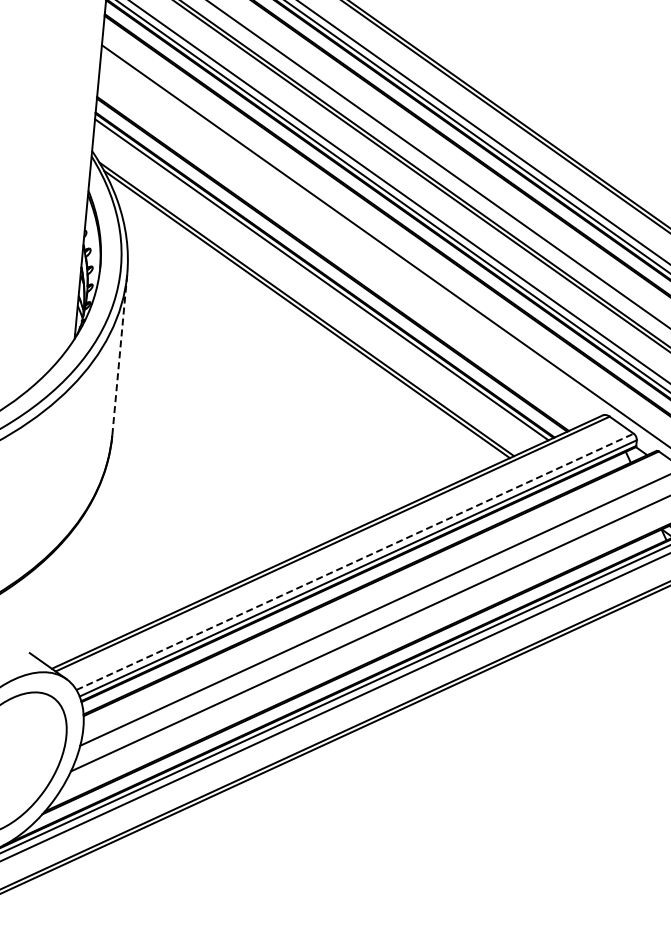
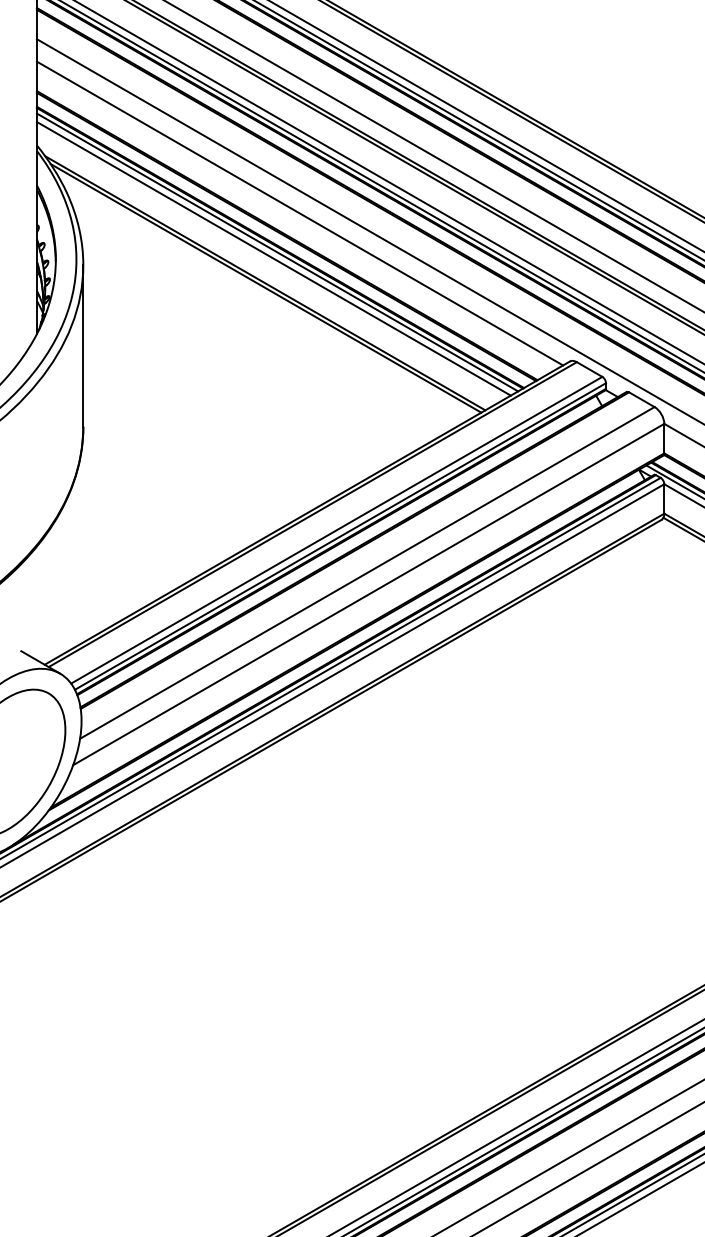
line: (347, 243) -> (299, 213), added
line: (317, 285) -> (273, 258), added
line: (119, 355) -> (83, 346), dashed -> solid
line: (354, 562) -> (336, 530), dashed -> solid

